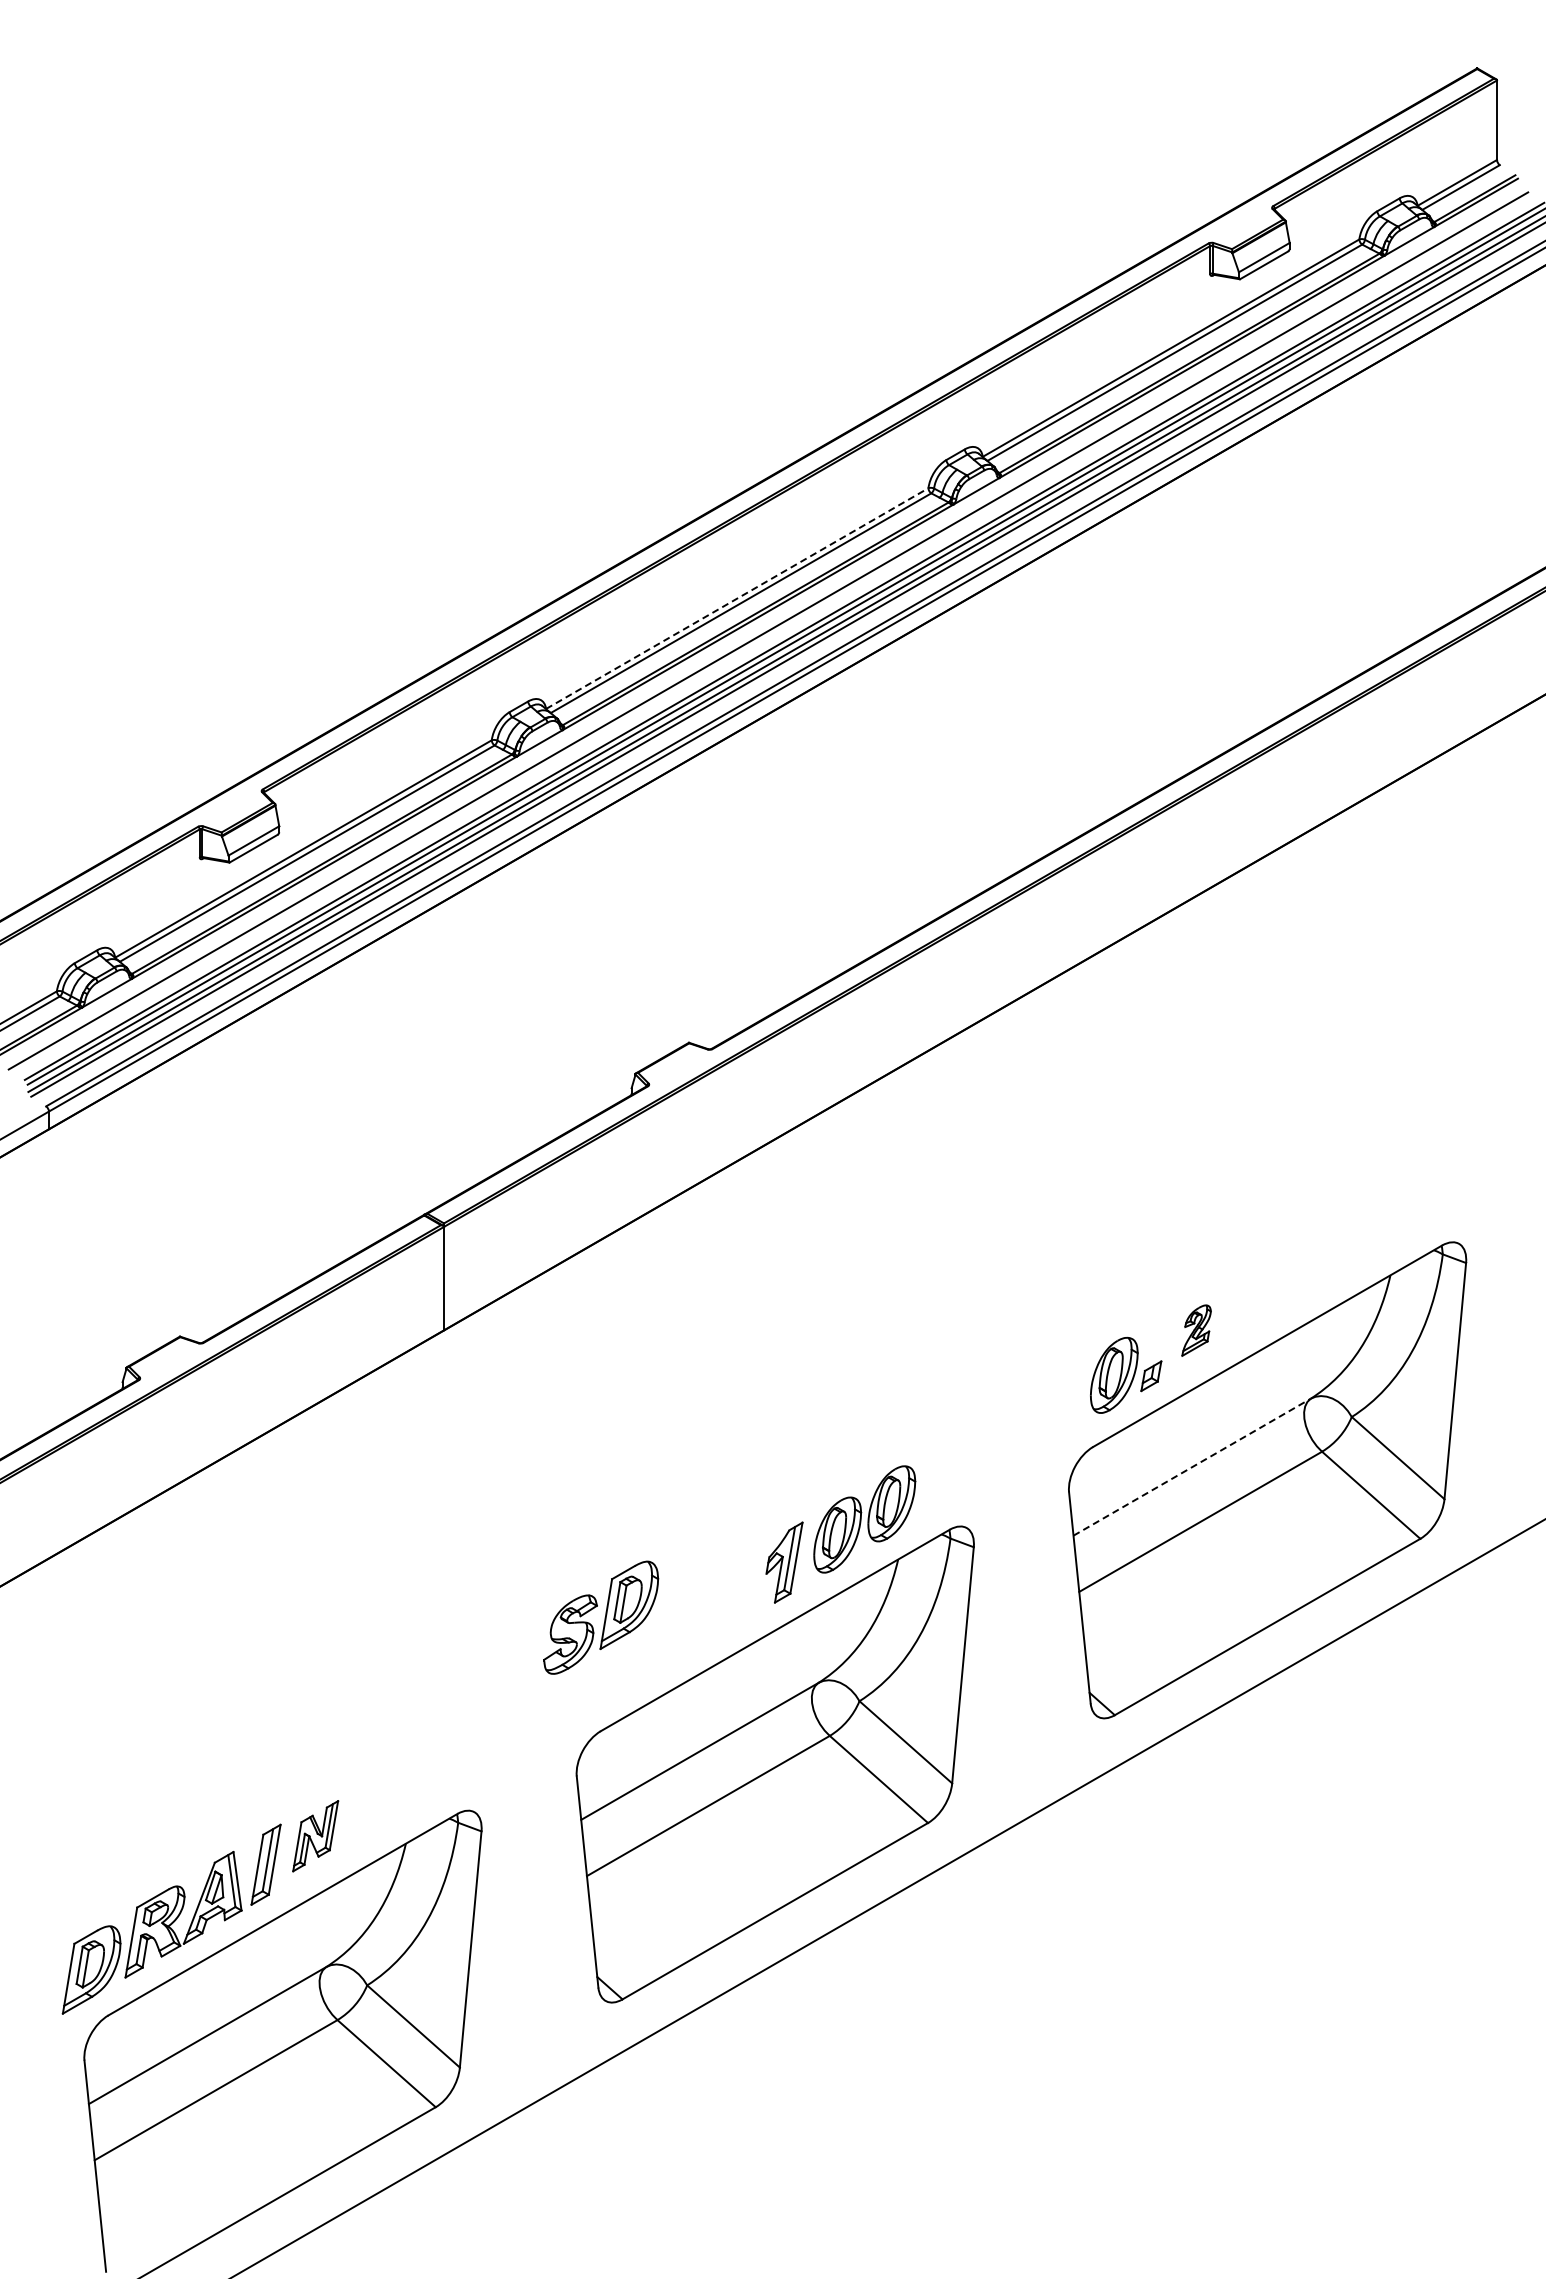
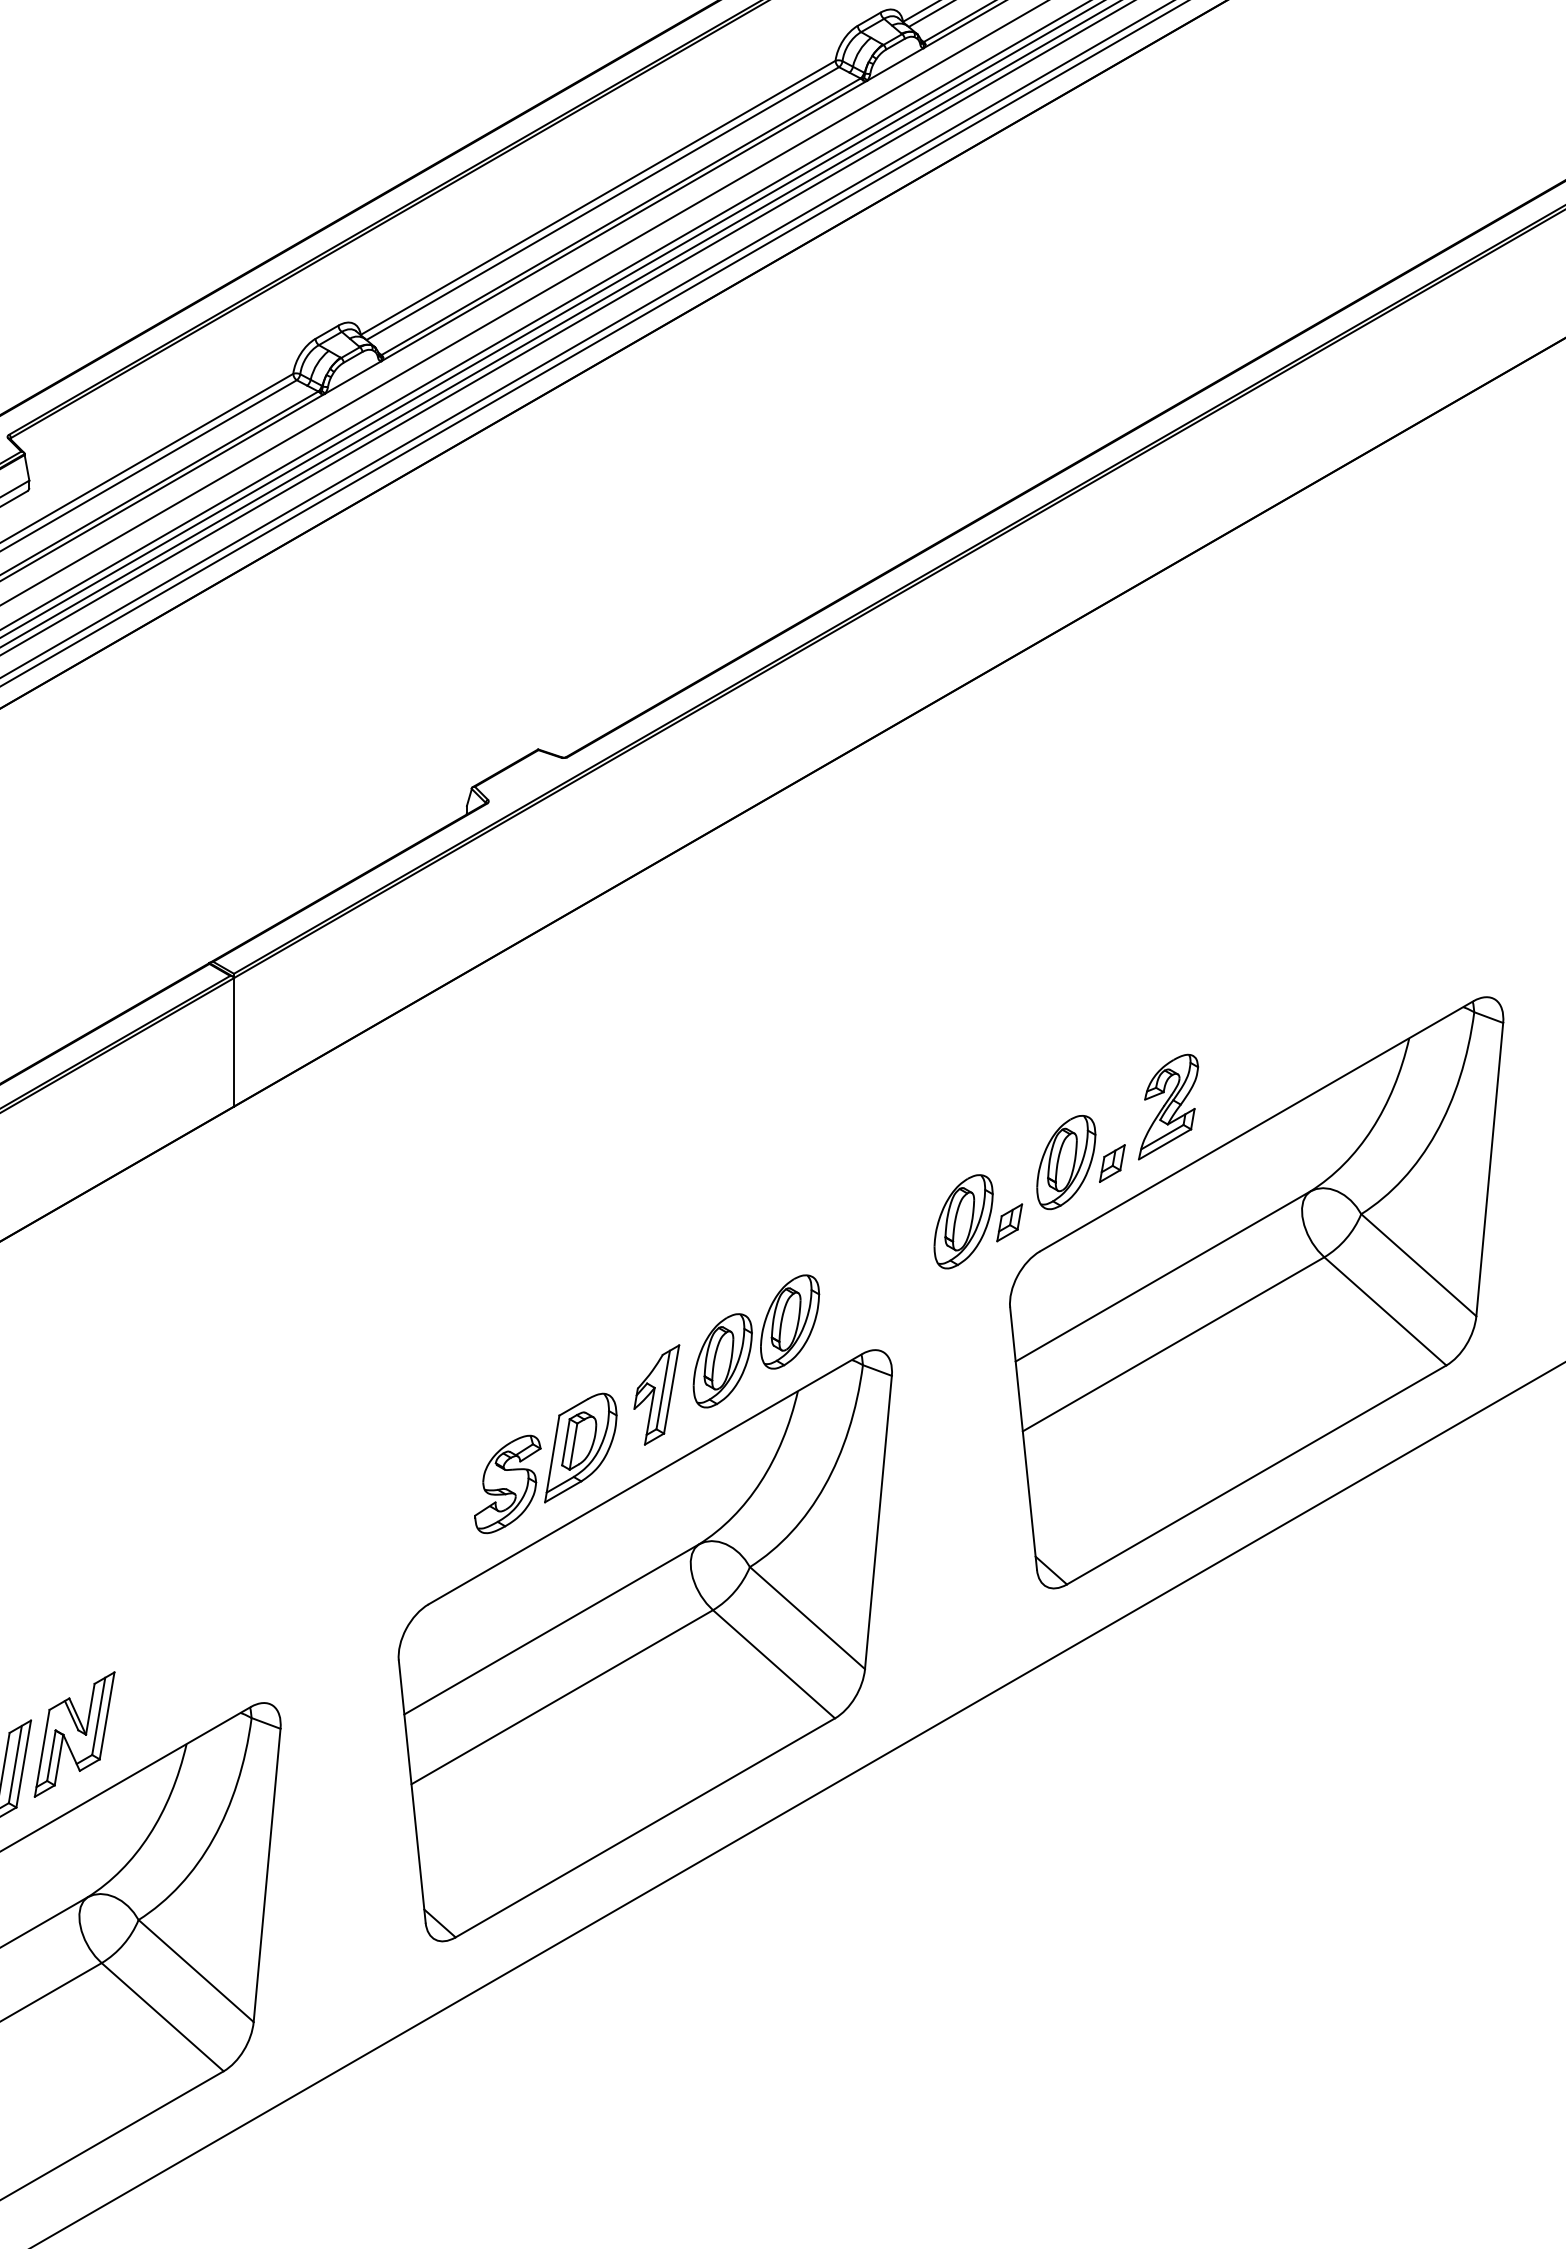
line: (737, 598) -> (598, 197), dashed -> solid
part: (1196, 1330) -> (1168, 1106), size x1.67
part: (1043, 1422) -> (978, 1221), added
line: (1192, 1467) -> (1163, 1276), dashed -> solid
part: (601, 1617) -> (546, 1463), moved
part: (315, 1836) -> (74, 1735), size x1.43

